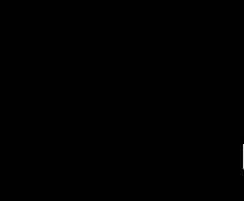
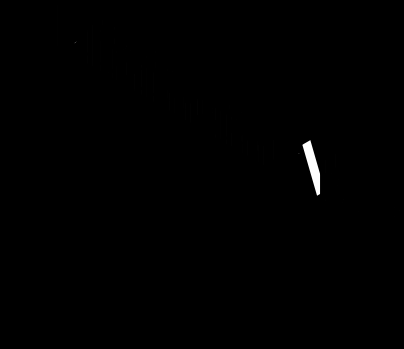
fill: (164, 108) -> (310, 166), removed

